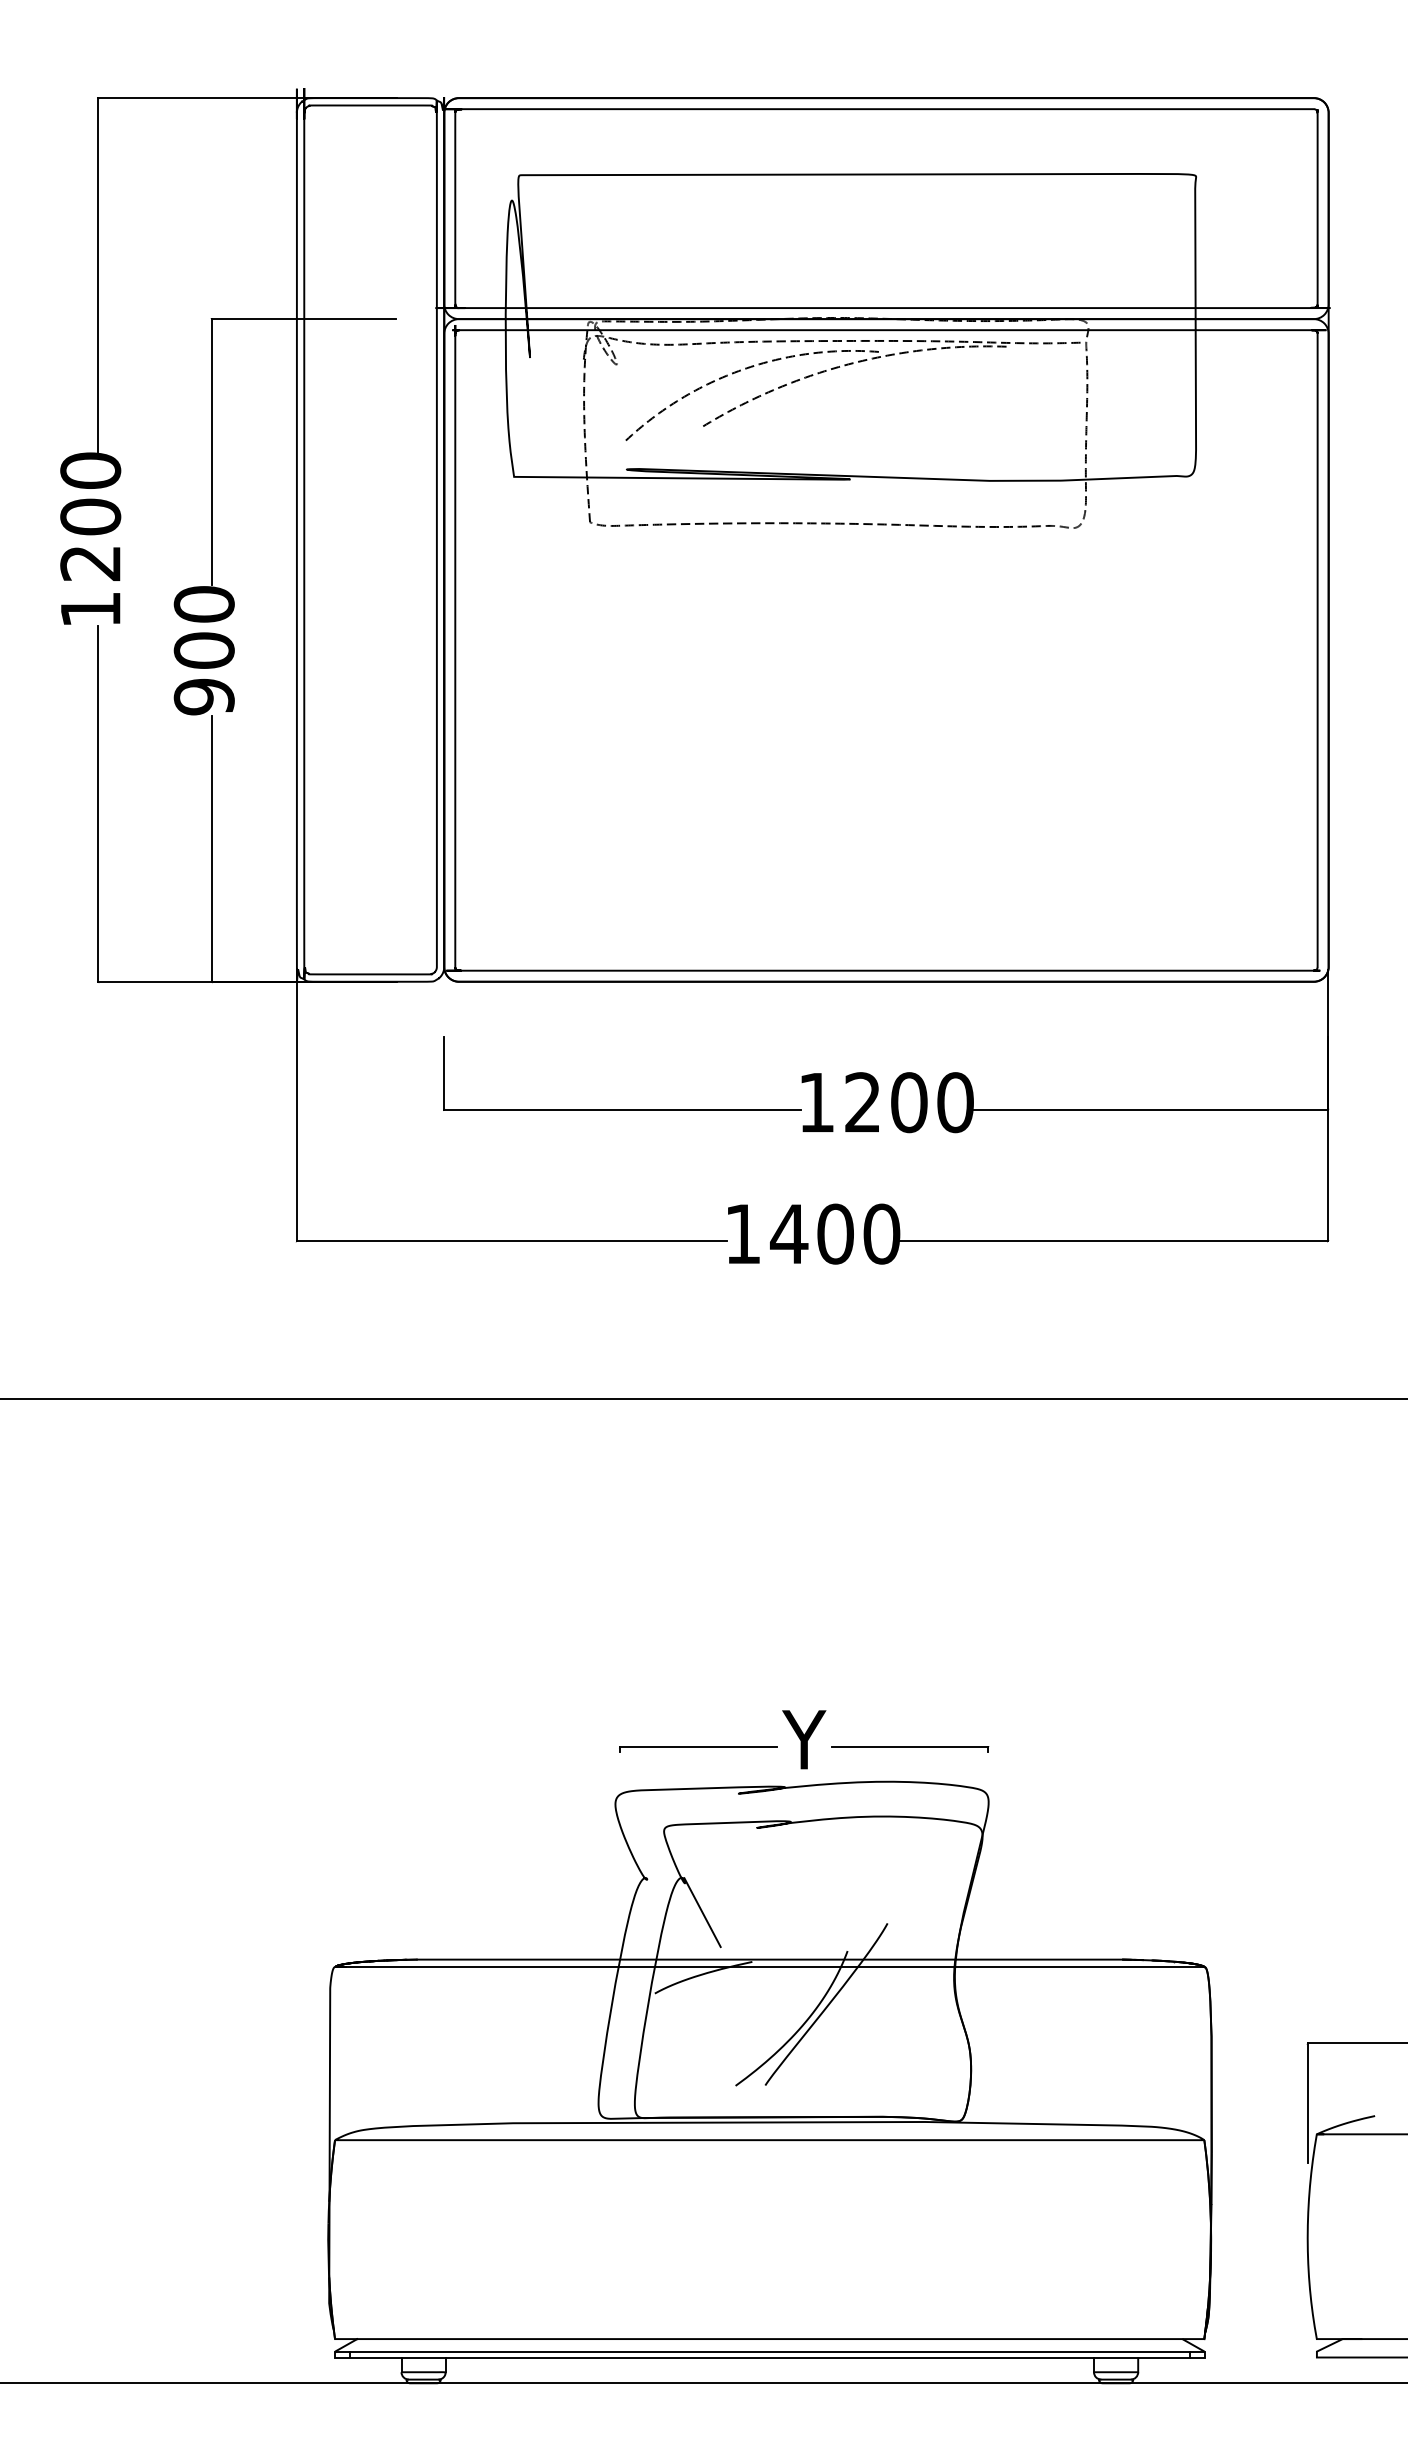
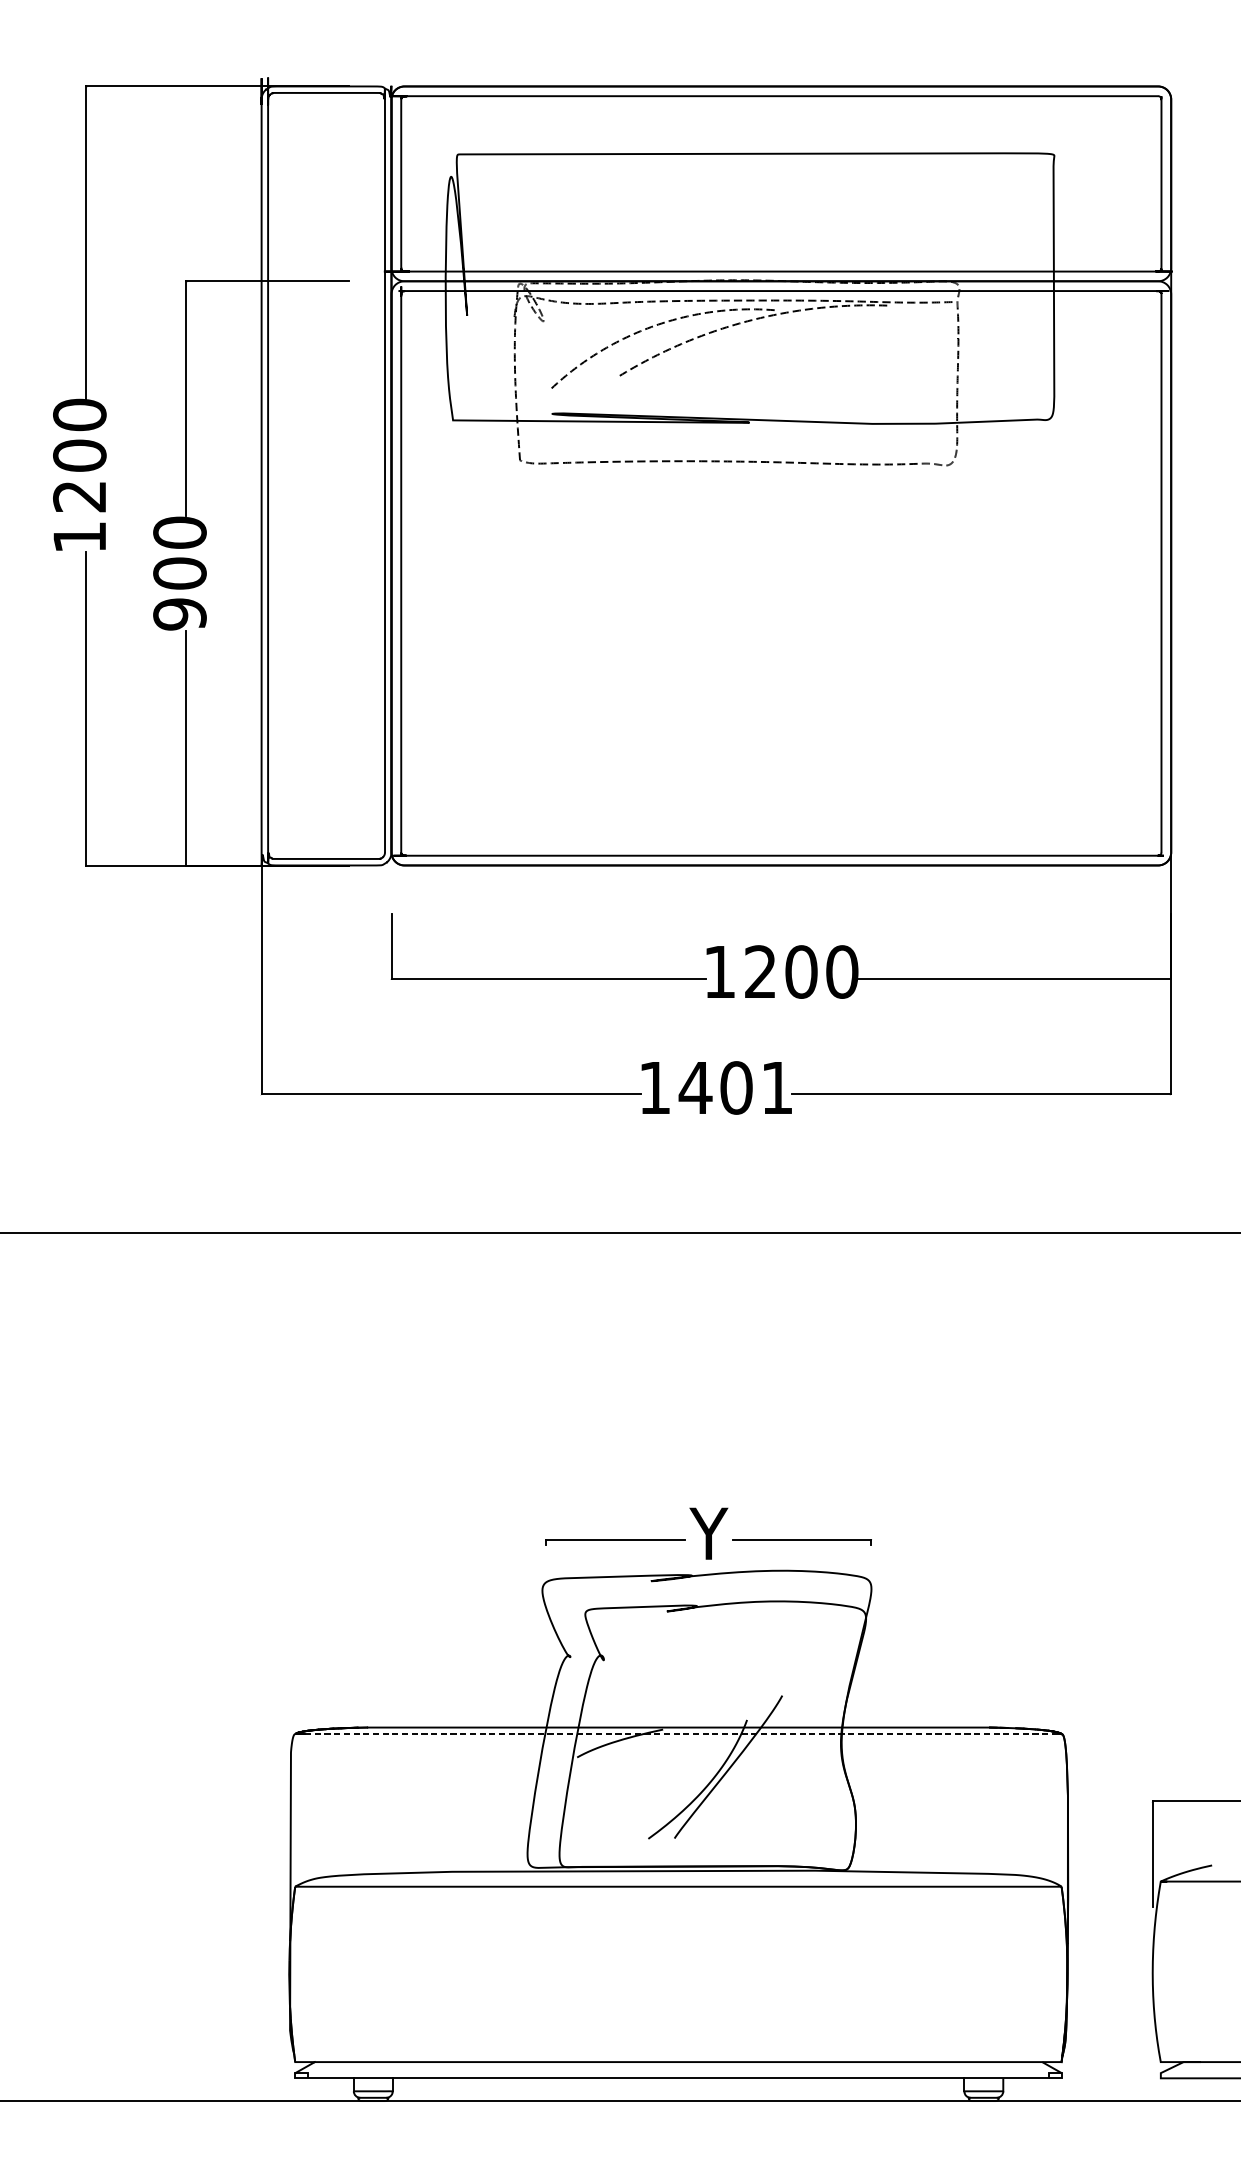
text: (881, 1233) -> (776, 1087), 1400 -> 1401
line: (702, 1912) -> (619, 1686), removed
line: (769, 1967) -> (678, 1734), solid -> dashed
line: (769, 2351) -> (678, 2073), removed

